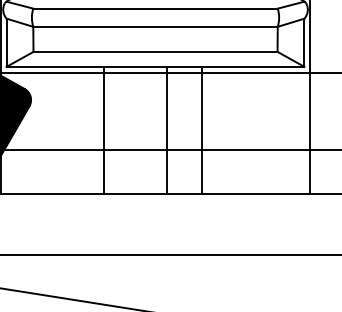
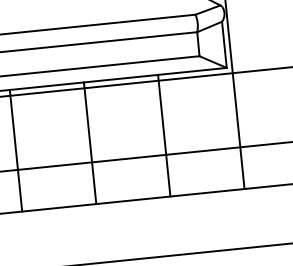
line: (104, 129) -> (16, 150), moved
line: (166, 129) -> (90, 142), moved
line: (201, 129) -> (163, 135), moved

